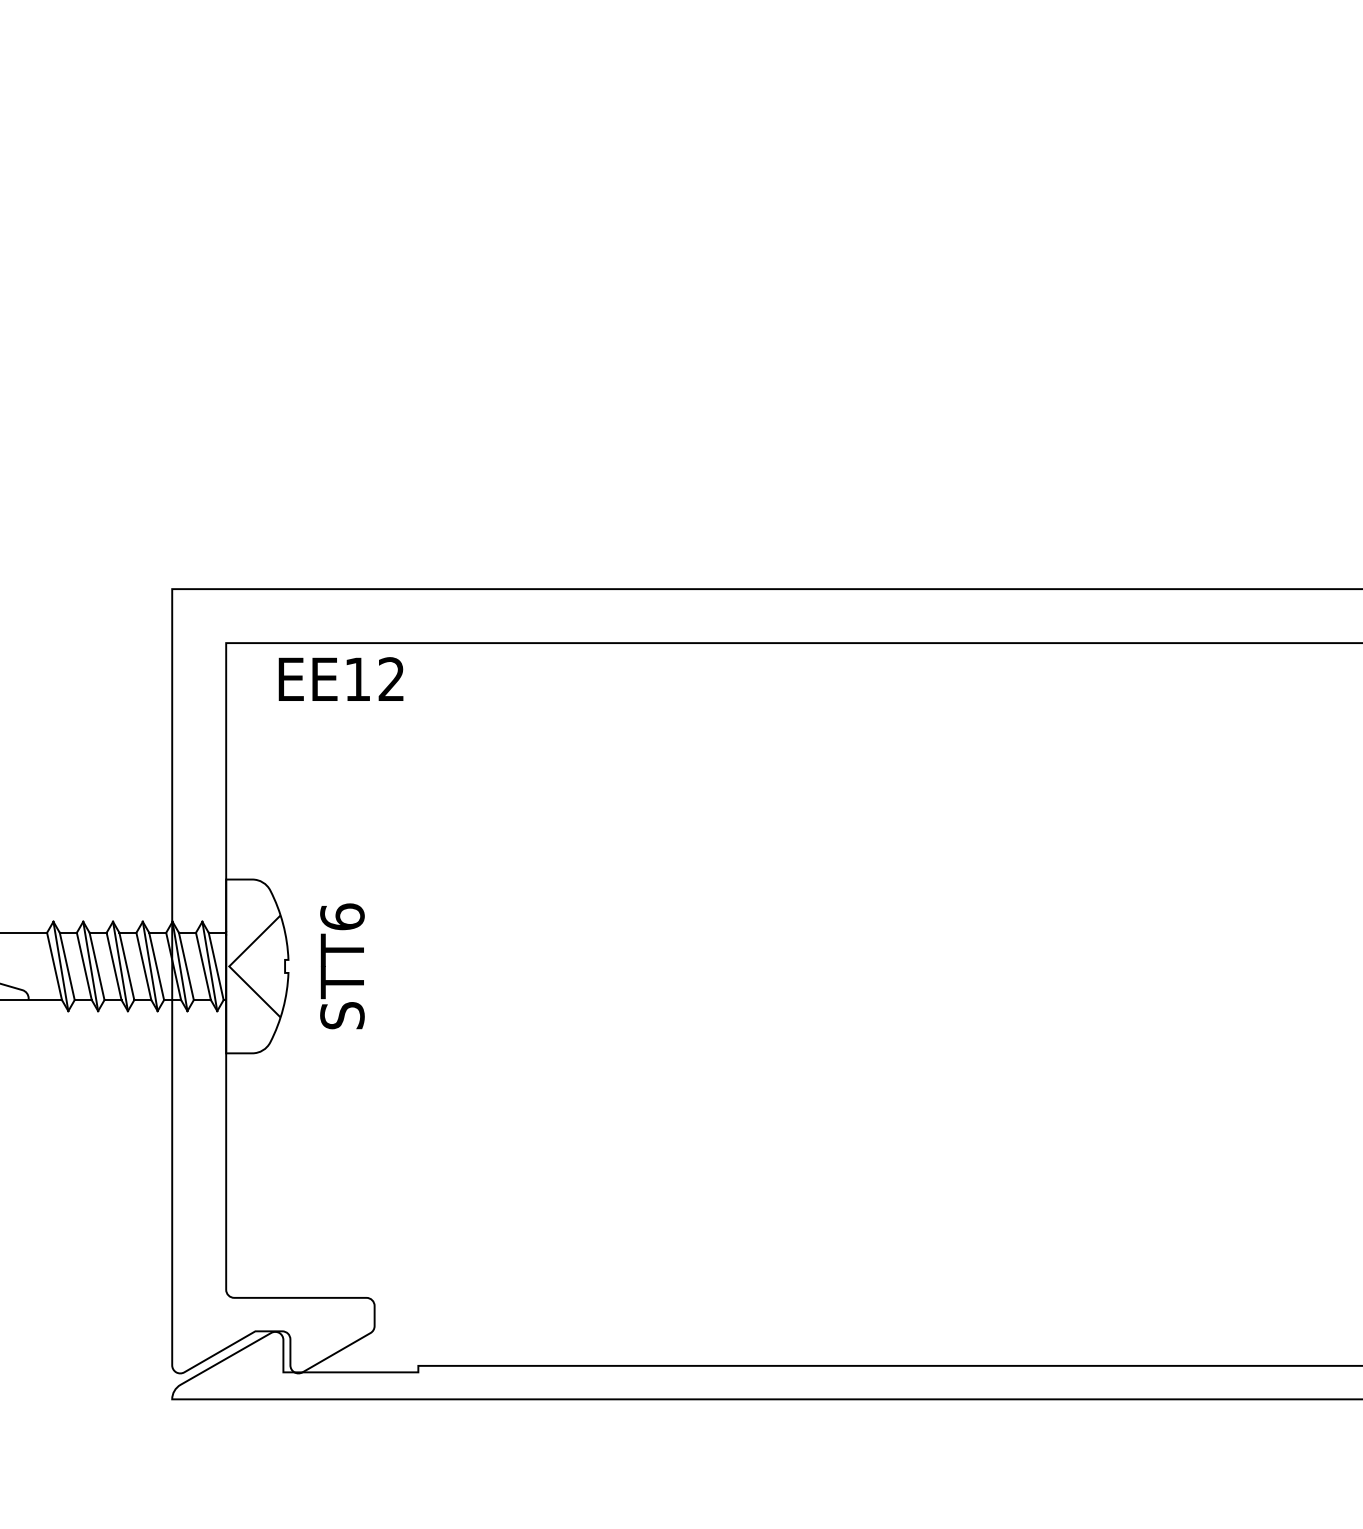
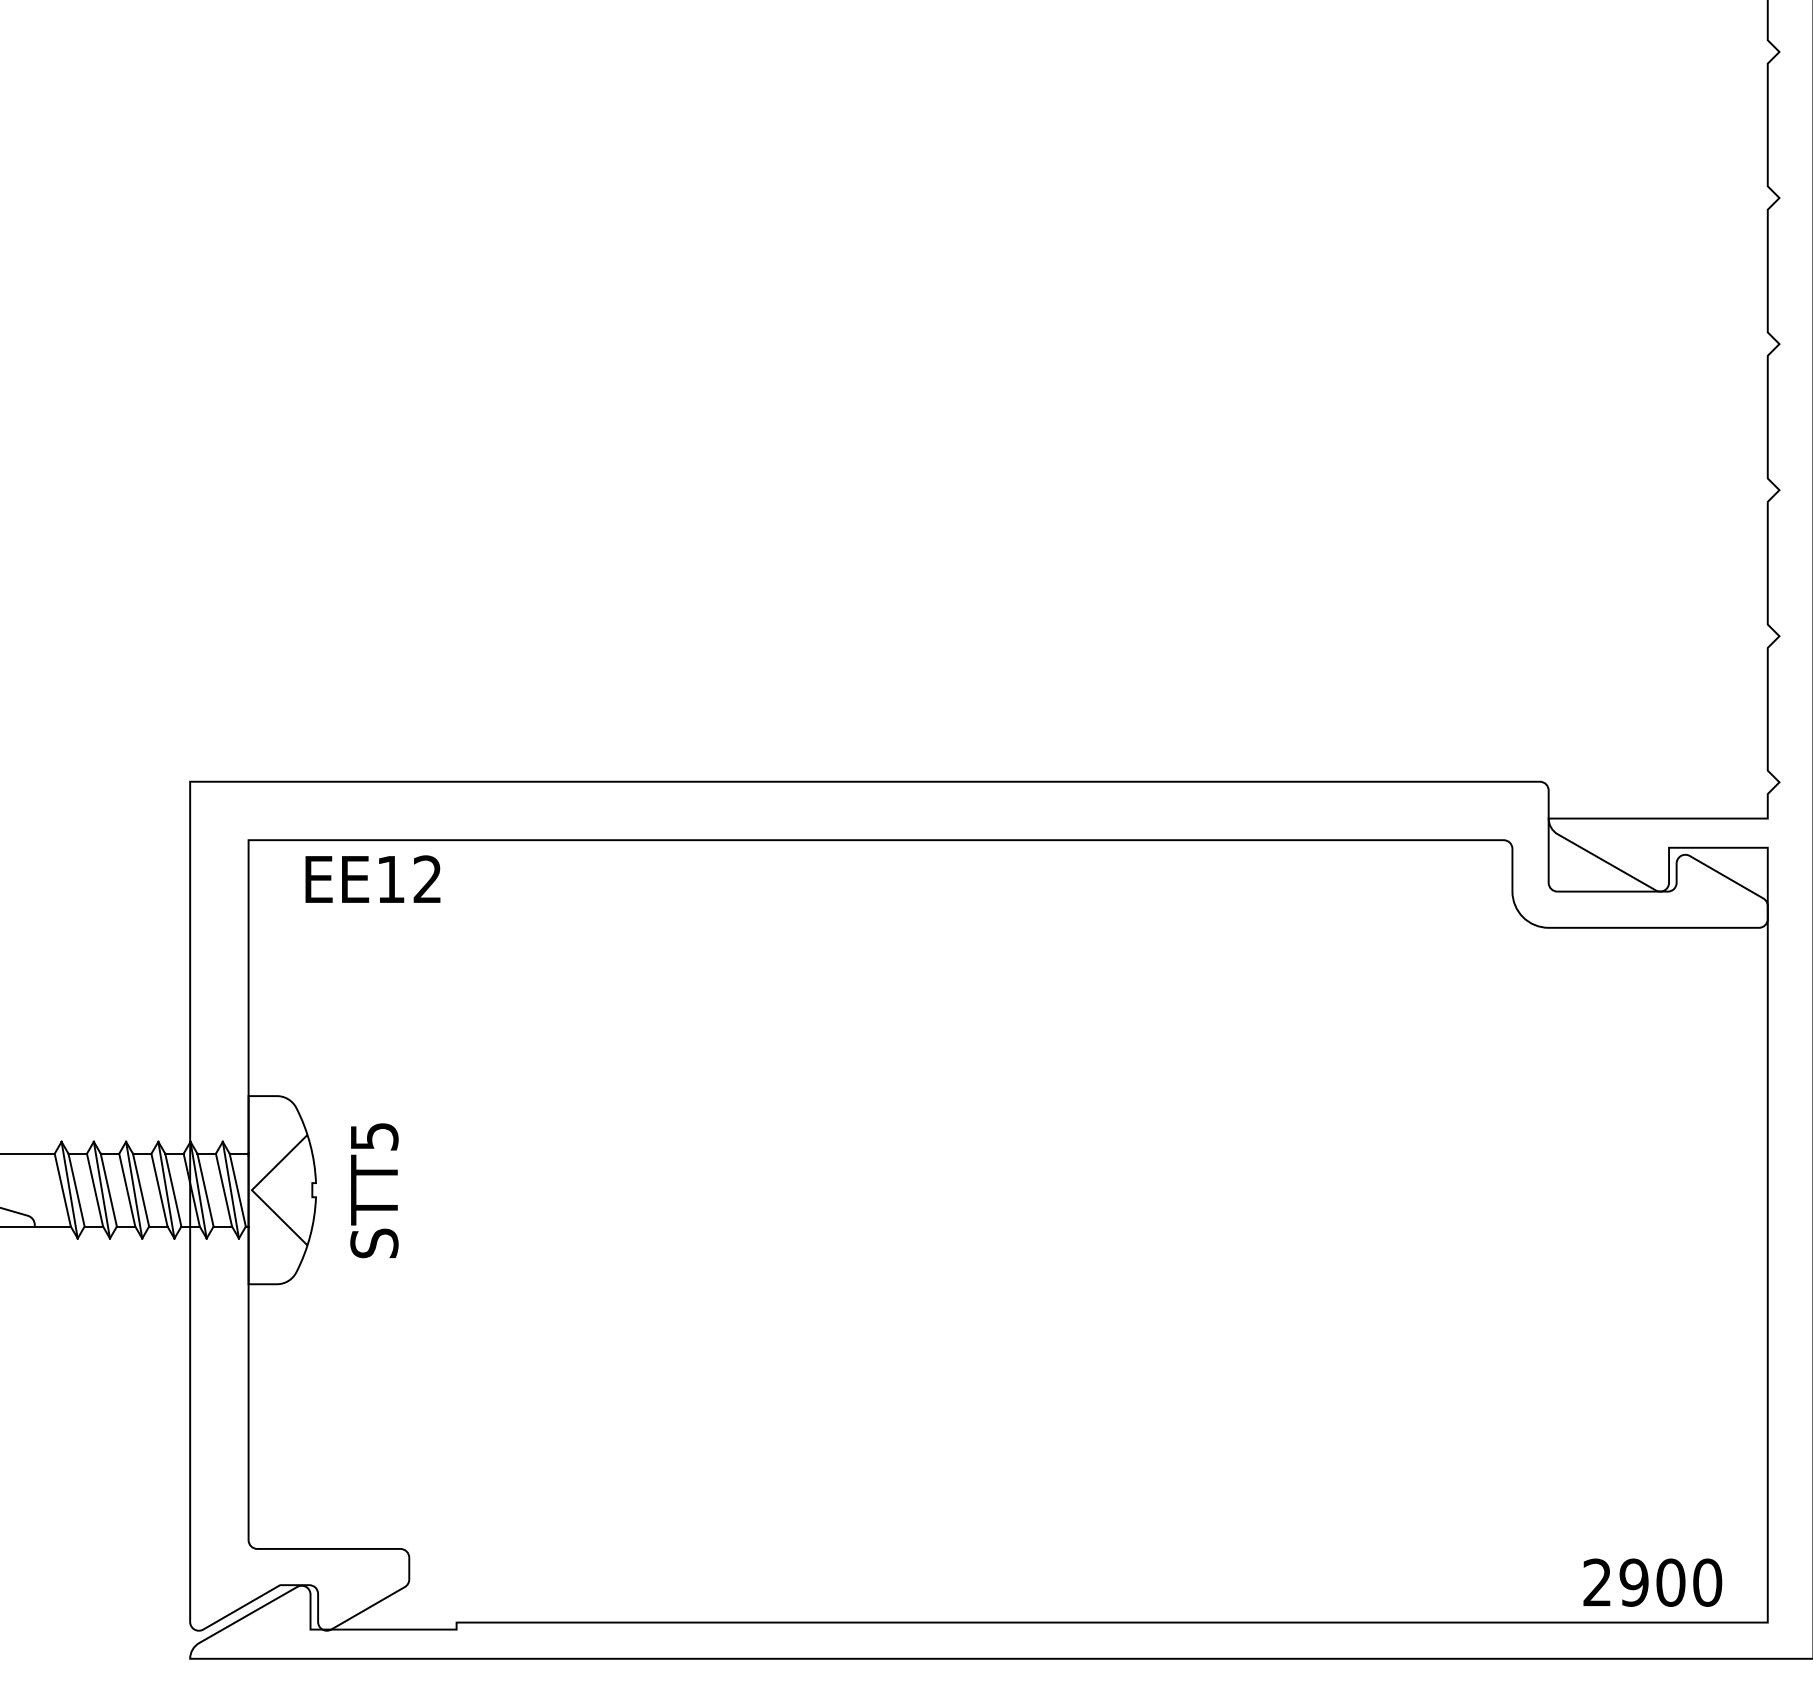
text: (342, 916) -> (374, 1136), STT6 -> STT5

